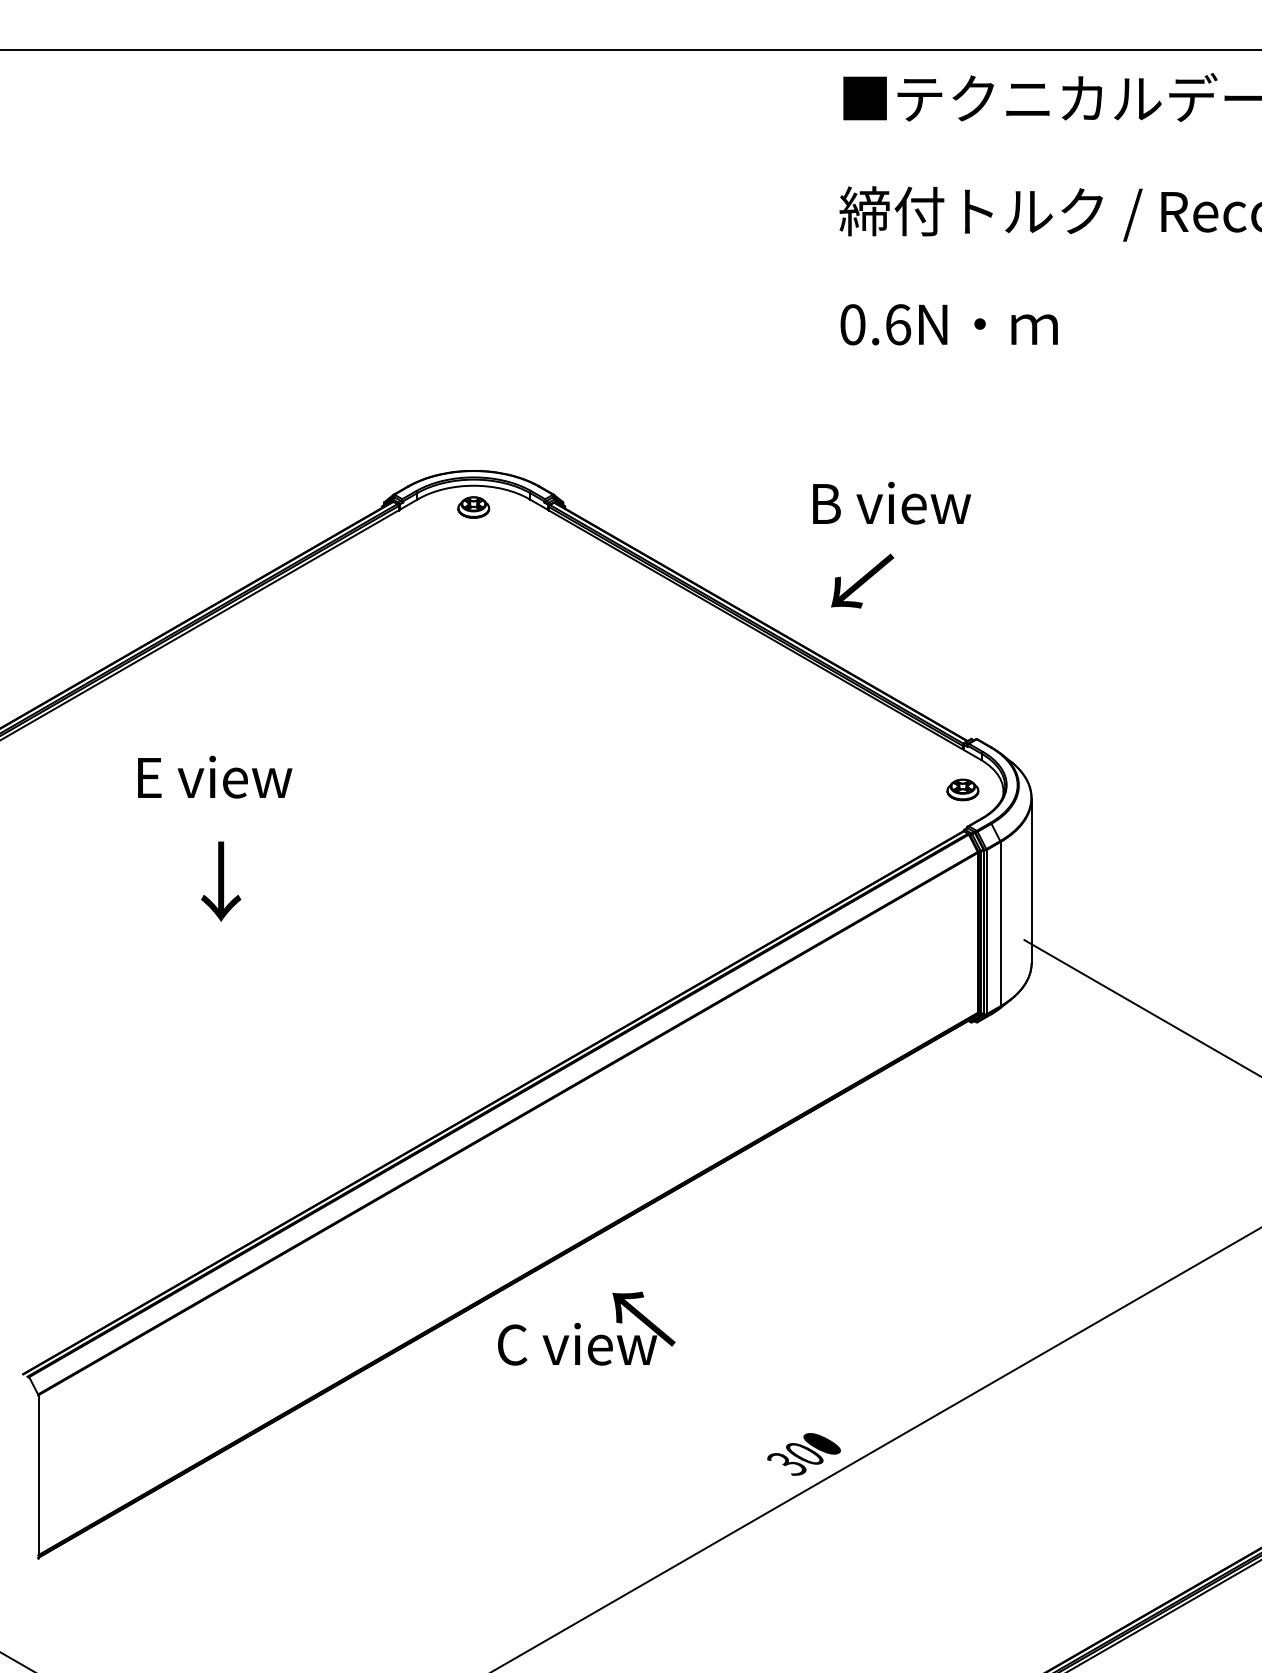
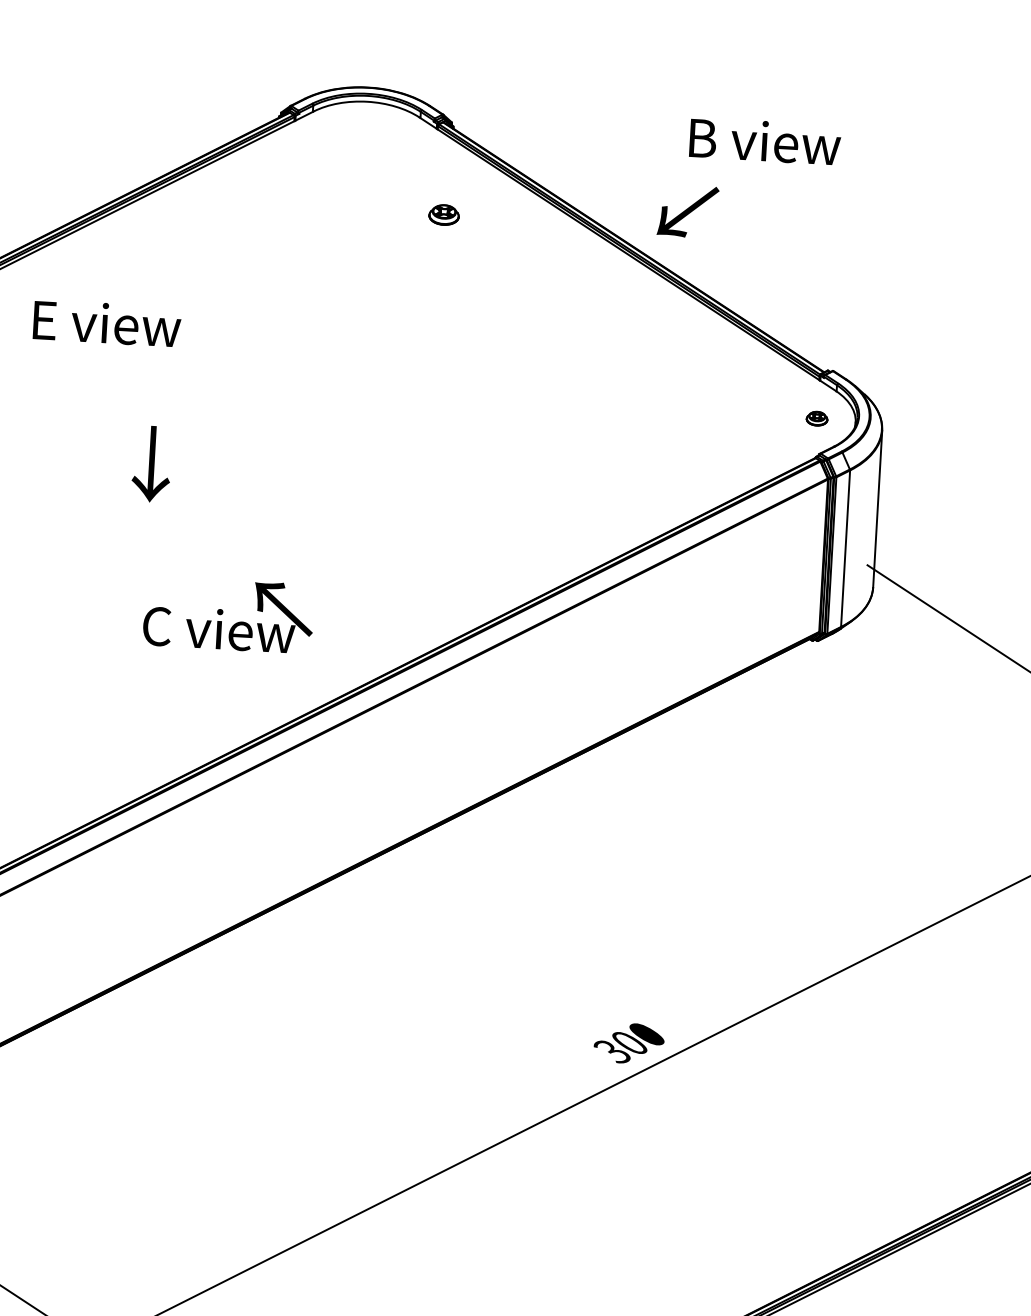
part: (473, 507) -> (443, 214), moved
text: (862, 580) -> (688, 210), moved
text: (215, 776) -> (107, 322), moved
part: (962, 789) -> (816, 418), size x0.7
text: (221, 881) -> (152, 464), moved
text: (586, 1328) -> (228, 614), moved

